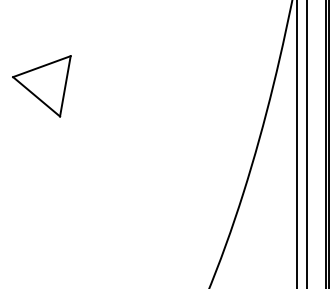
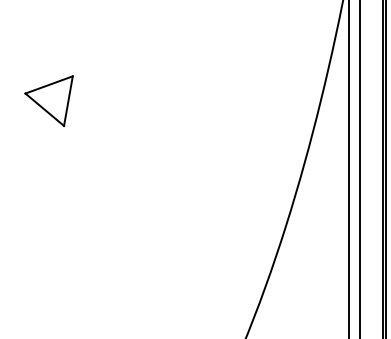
part: (41, 85) -> (48, 100), size x0.7

